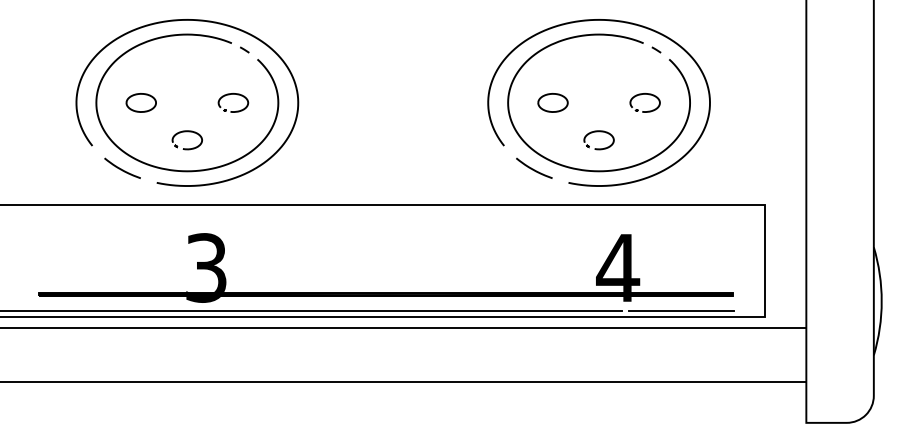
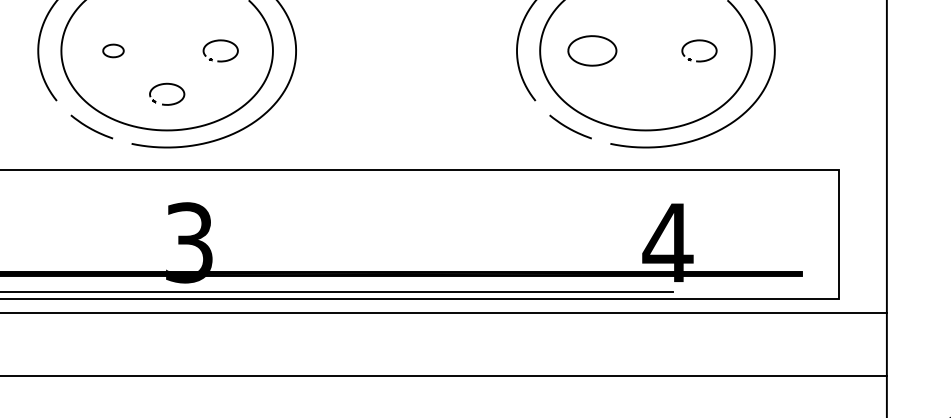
part: (140, 102) -> (112, 50), size x0.6
part: (552, 102) -> (591, 50), size x1.4
part: (598, 132) -> (645, 85), removed
line: (681, 310) -> (741, 292), removed

